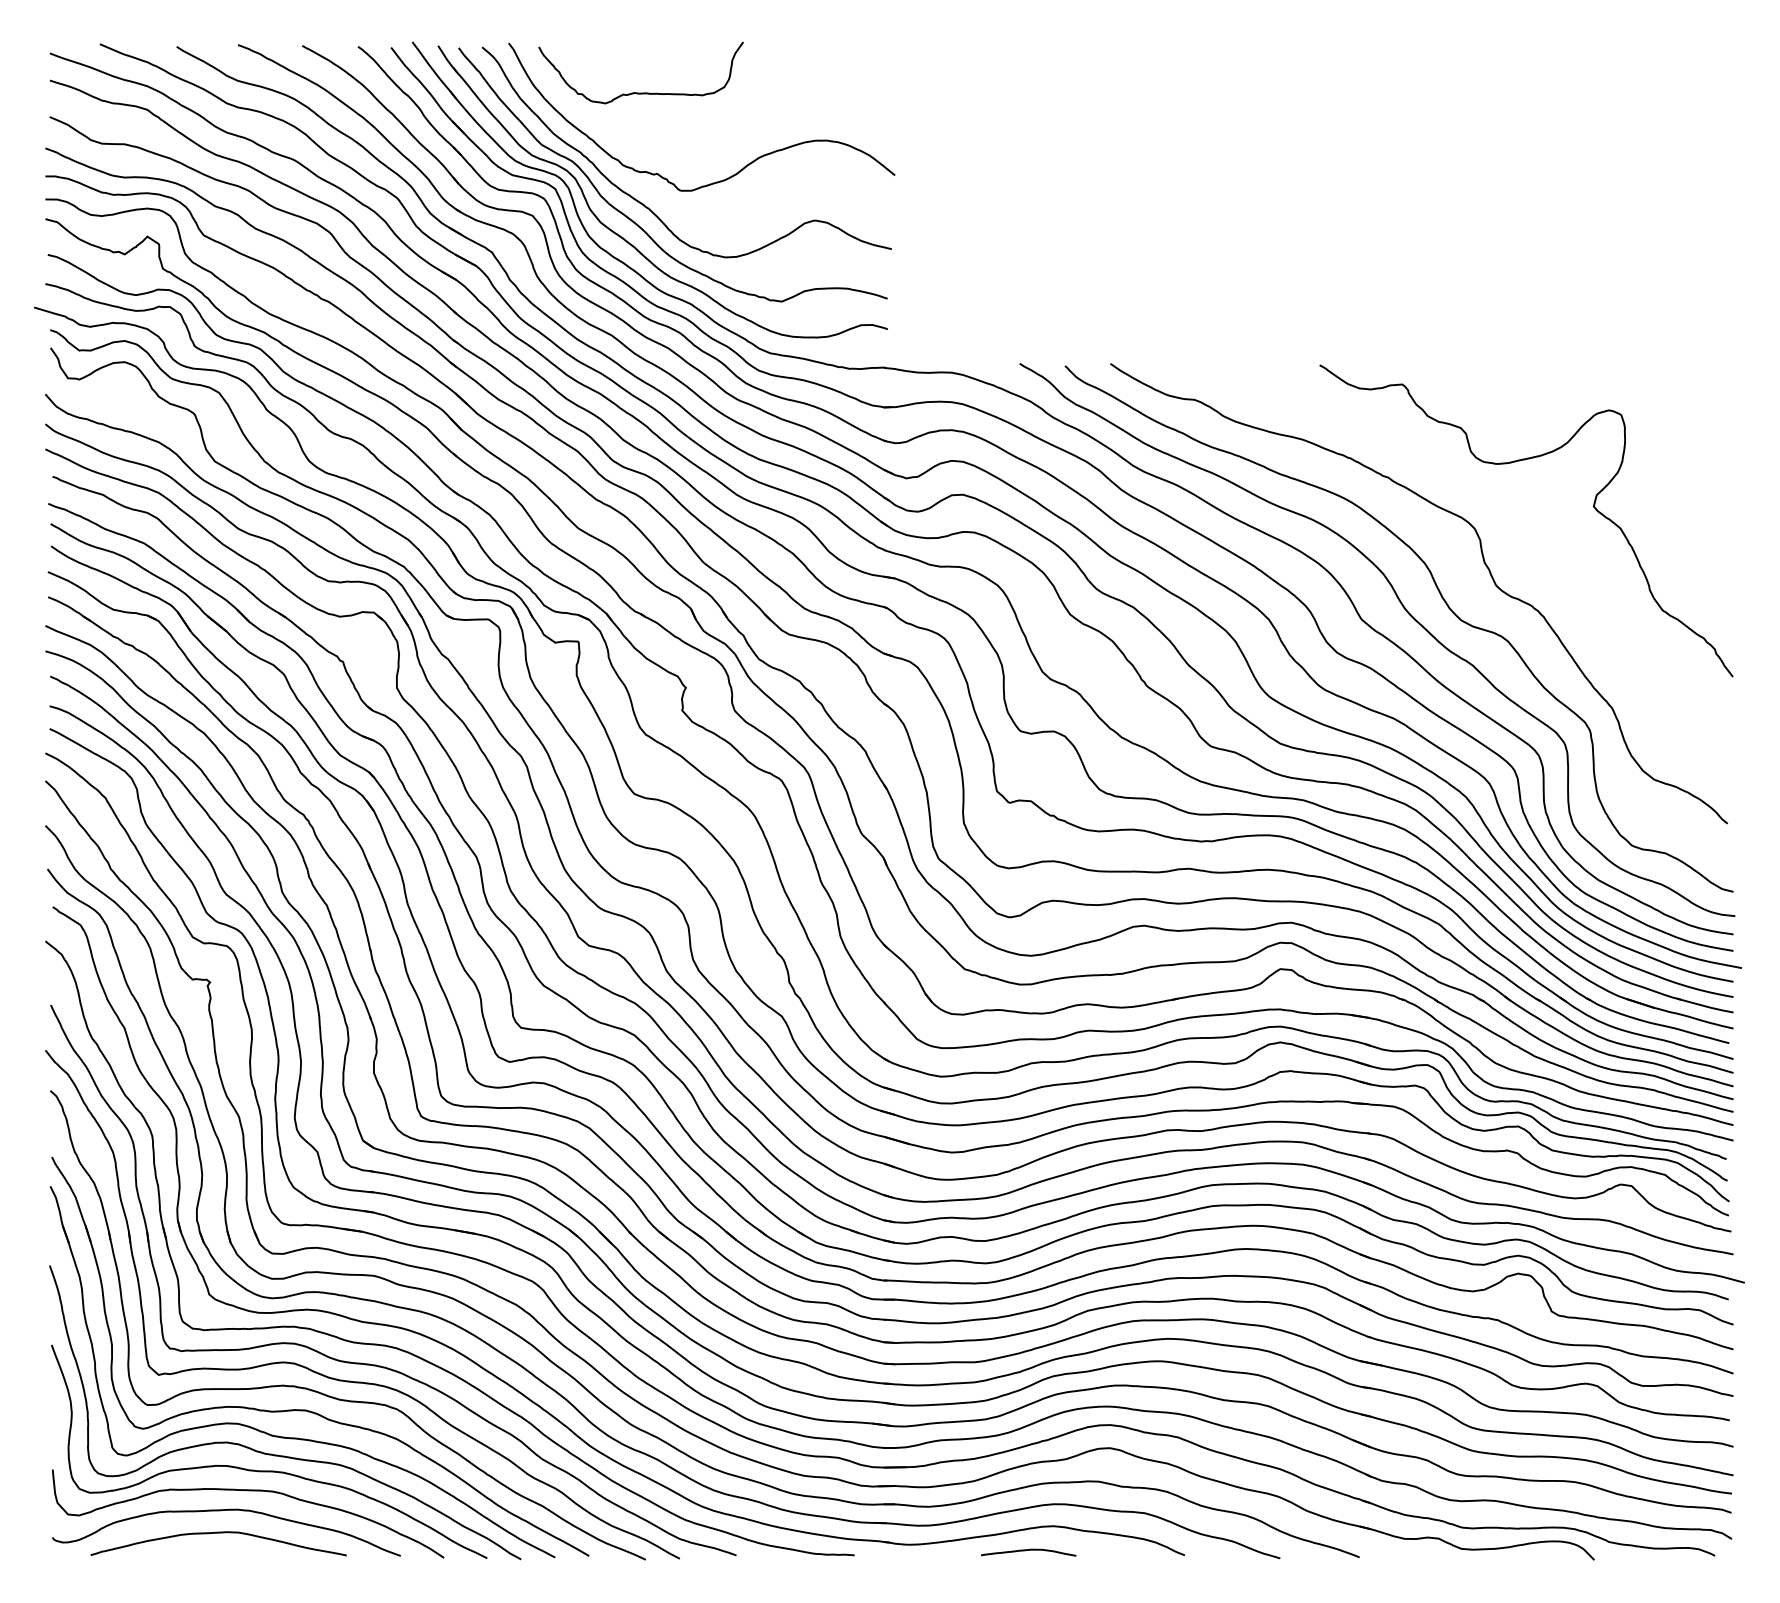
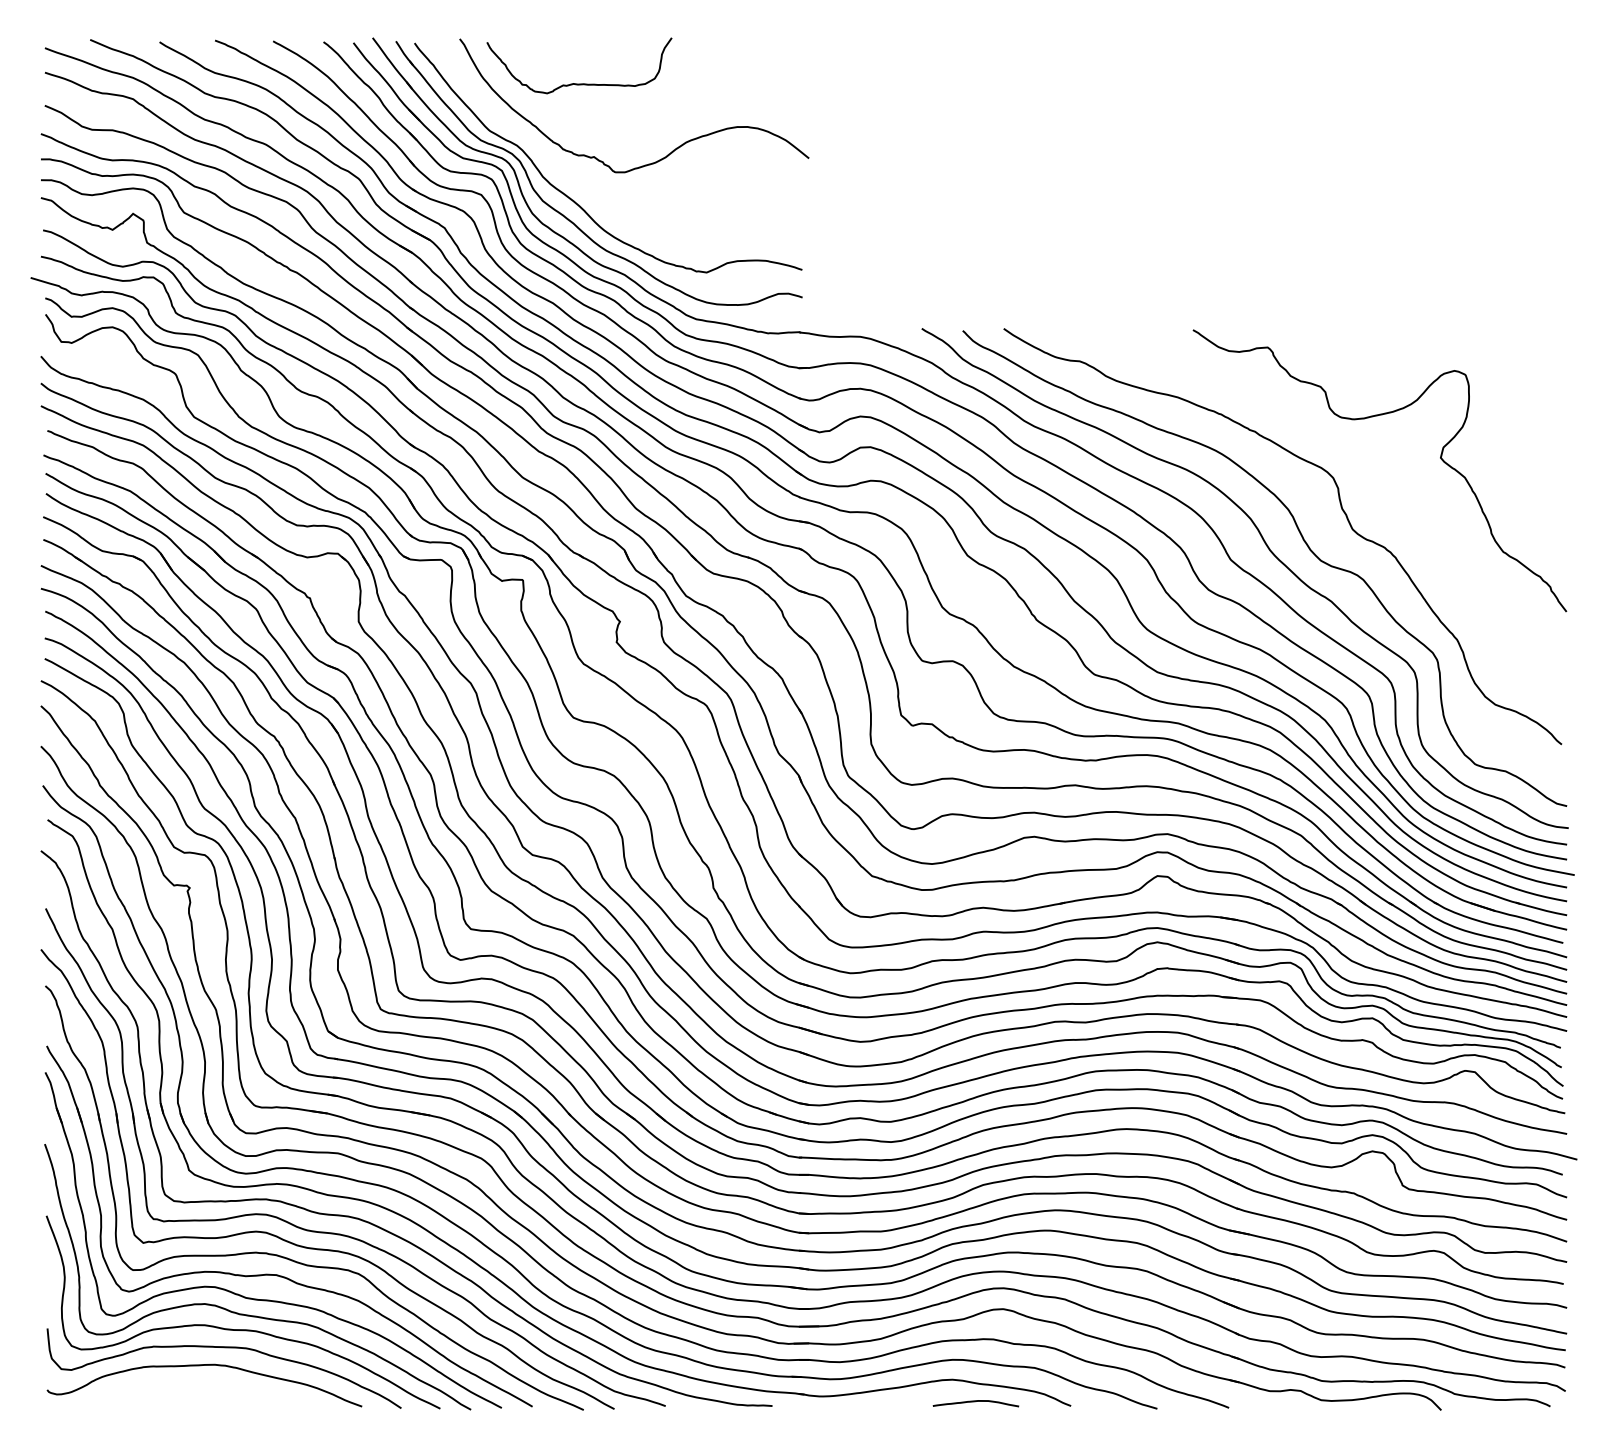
curve: (647, 206) -> (585, 186), removed
curve: (218, 1533) -> (197, 1386), removed
curve: (1028, 1550) -> (975, 1401), moved

